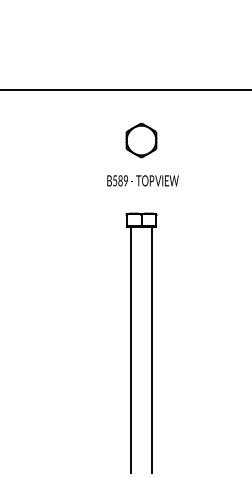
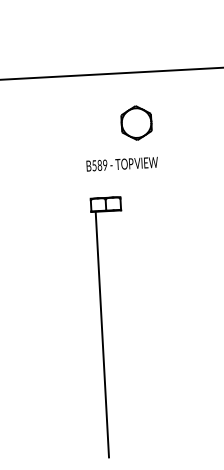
part: (141, 140) -> (136, 123), moved
text: (142, 180) -> (121, 163), moved
line: (152, 349) -> (123, 333), removed

